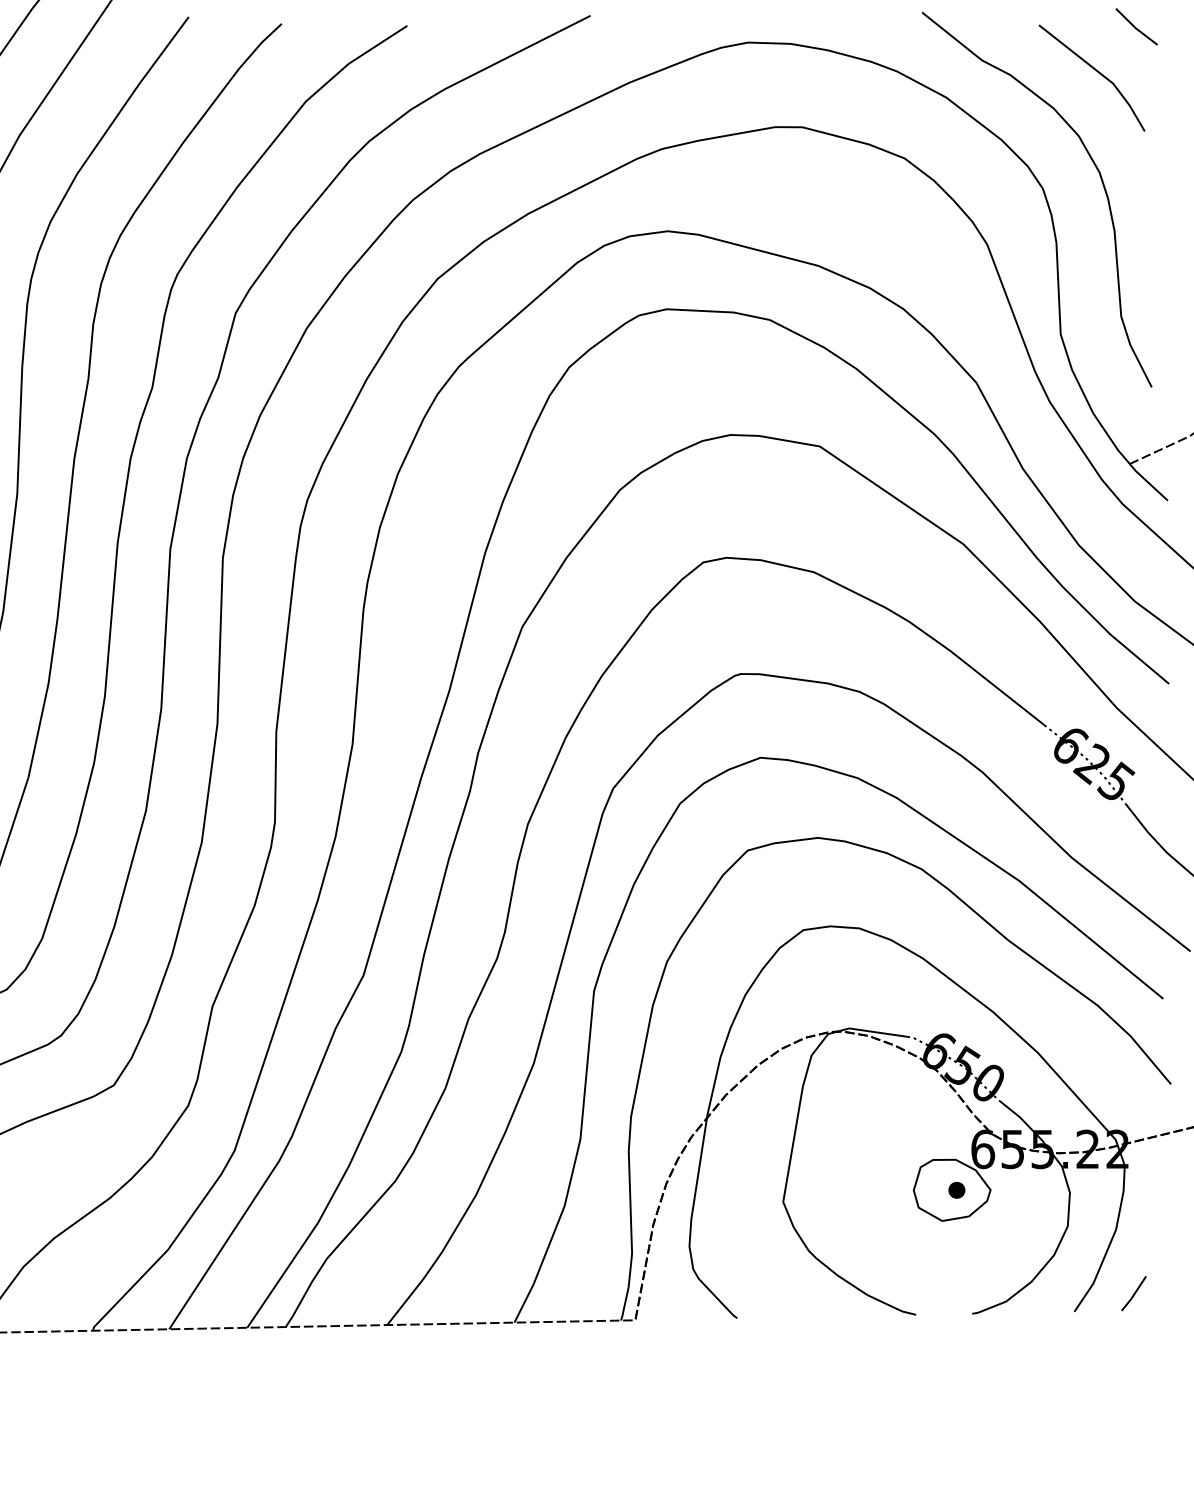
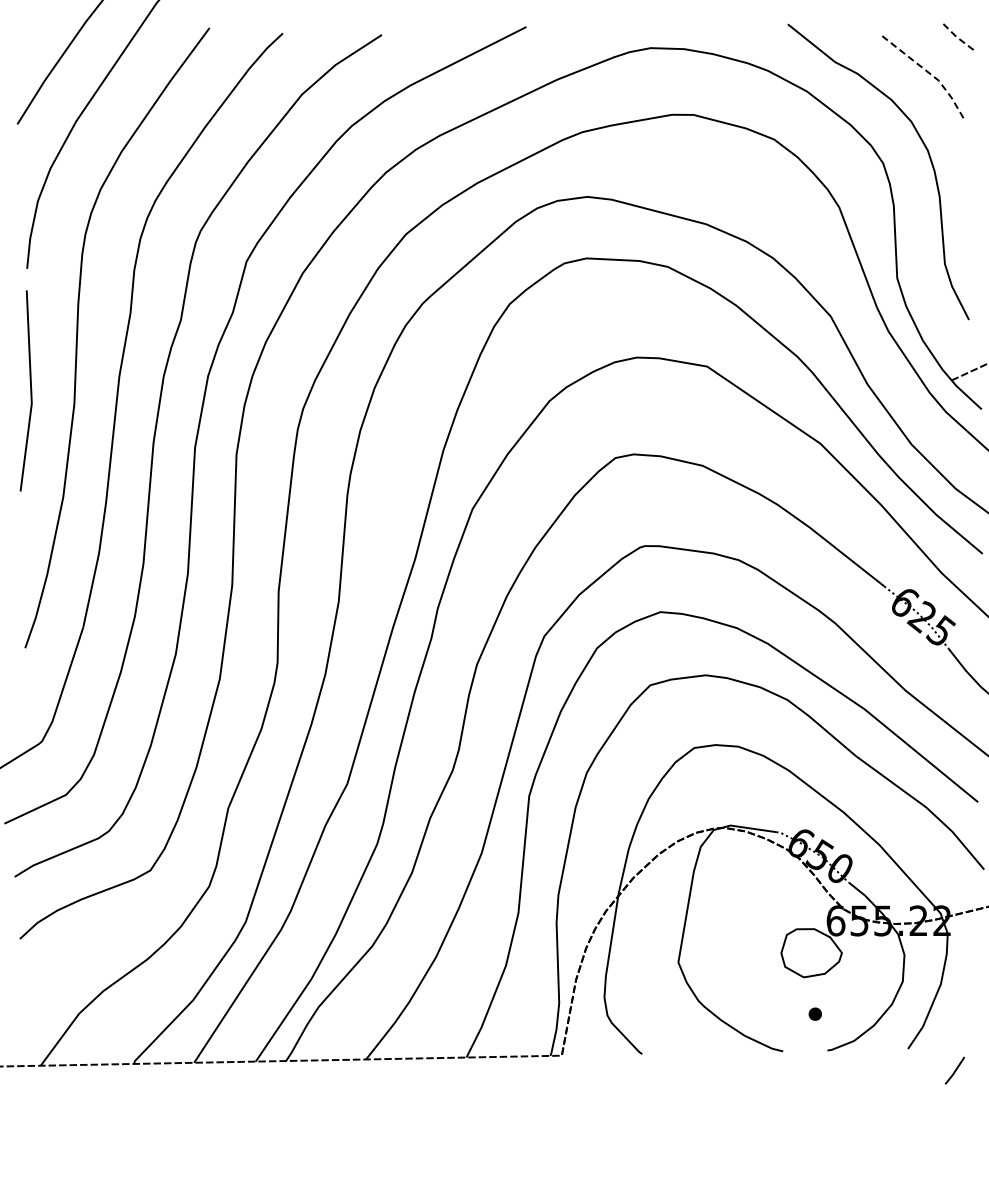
line: (1135, 27) -> (956, 36), solid -> dashed
line: (1099, 72) -> (927, 71), solid -> dashed
part: (955, 1189) -> (814, 1013), moved
line: (1133, 1293) -> (954, 1070), moved

